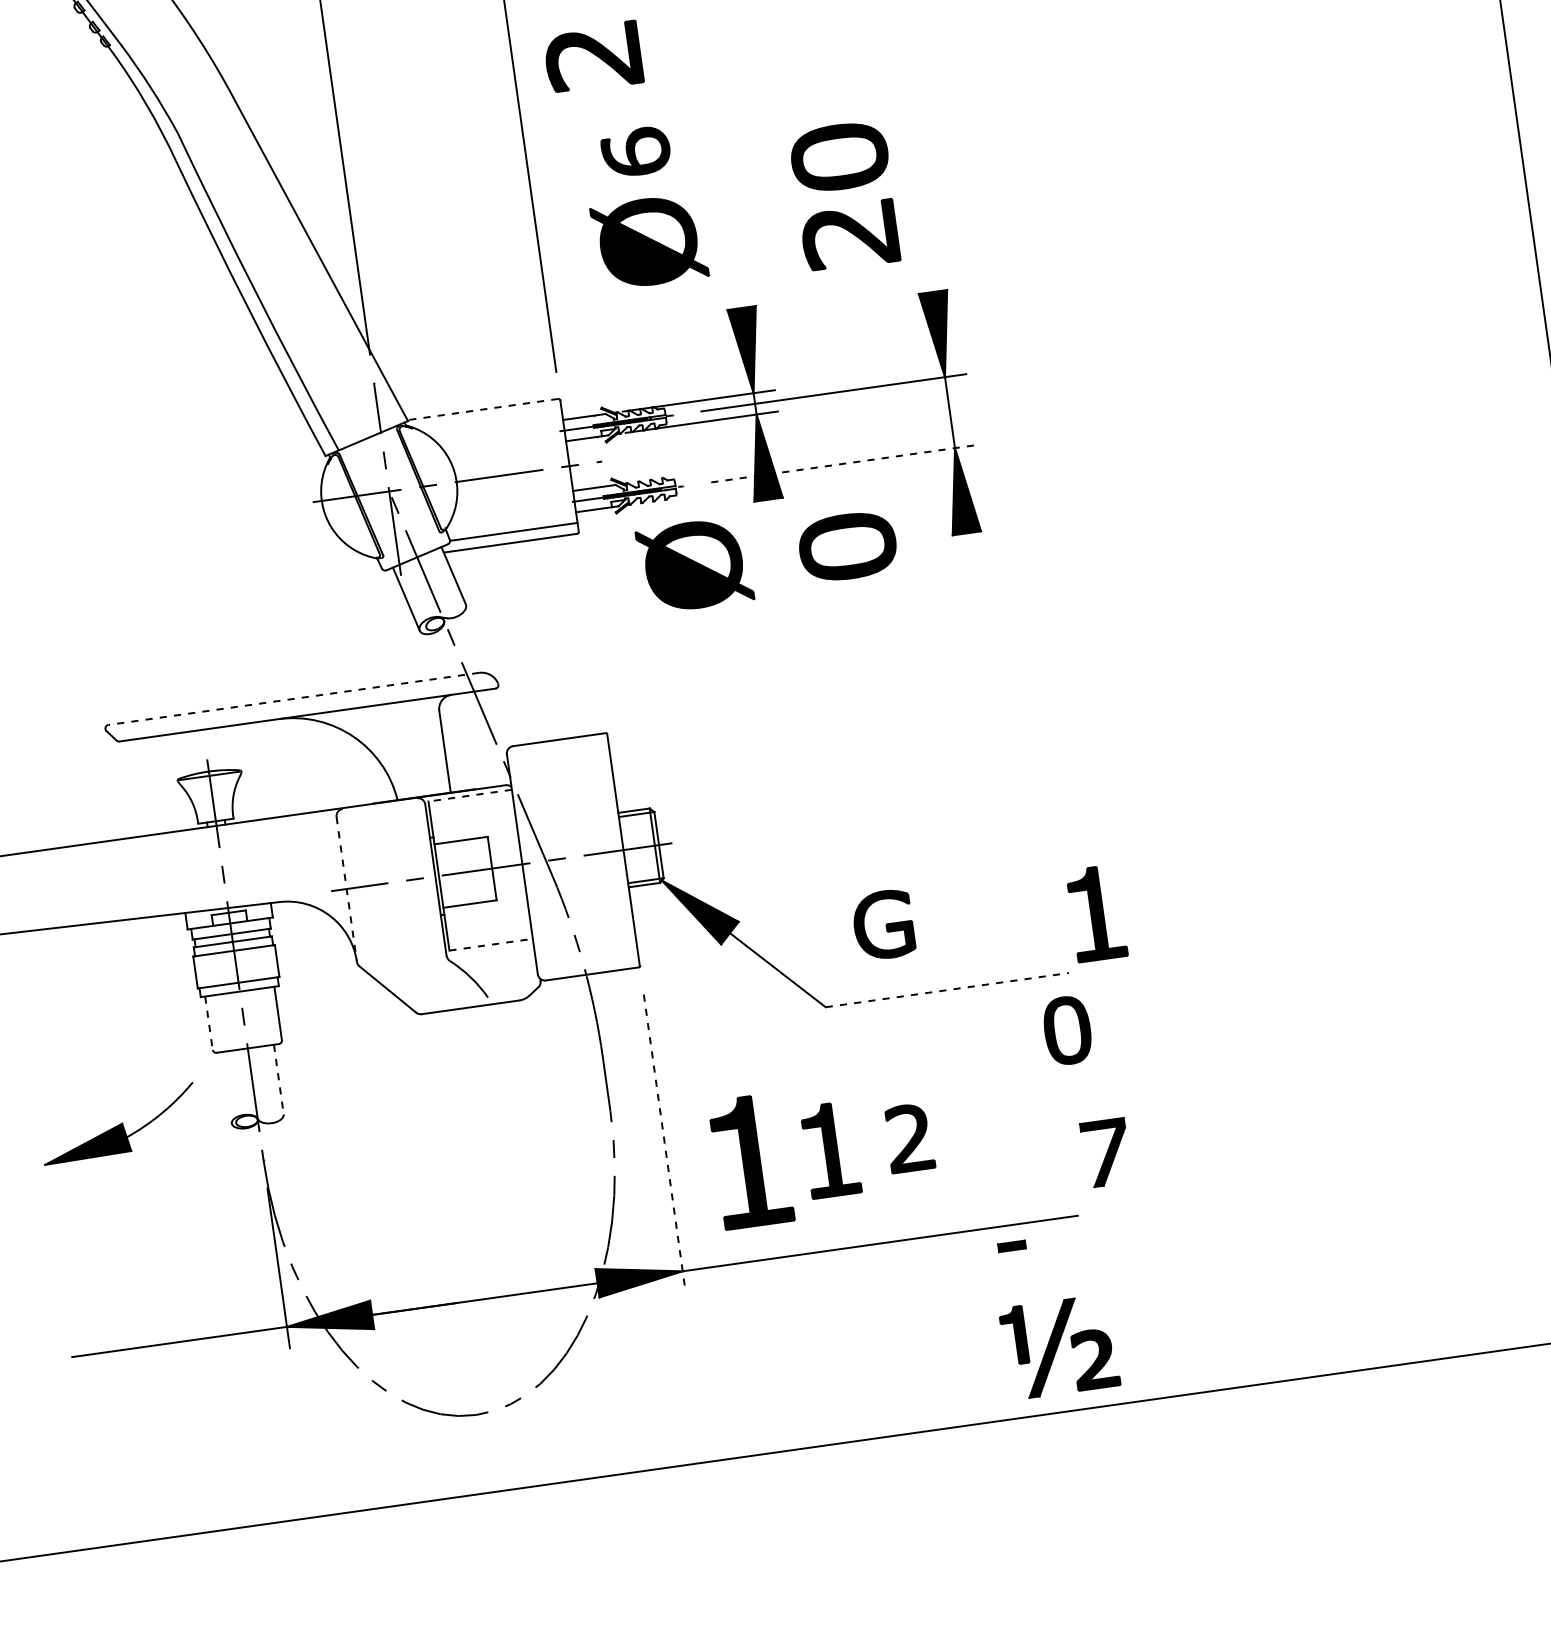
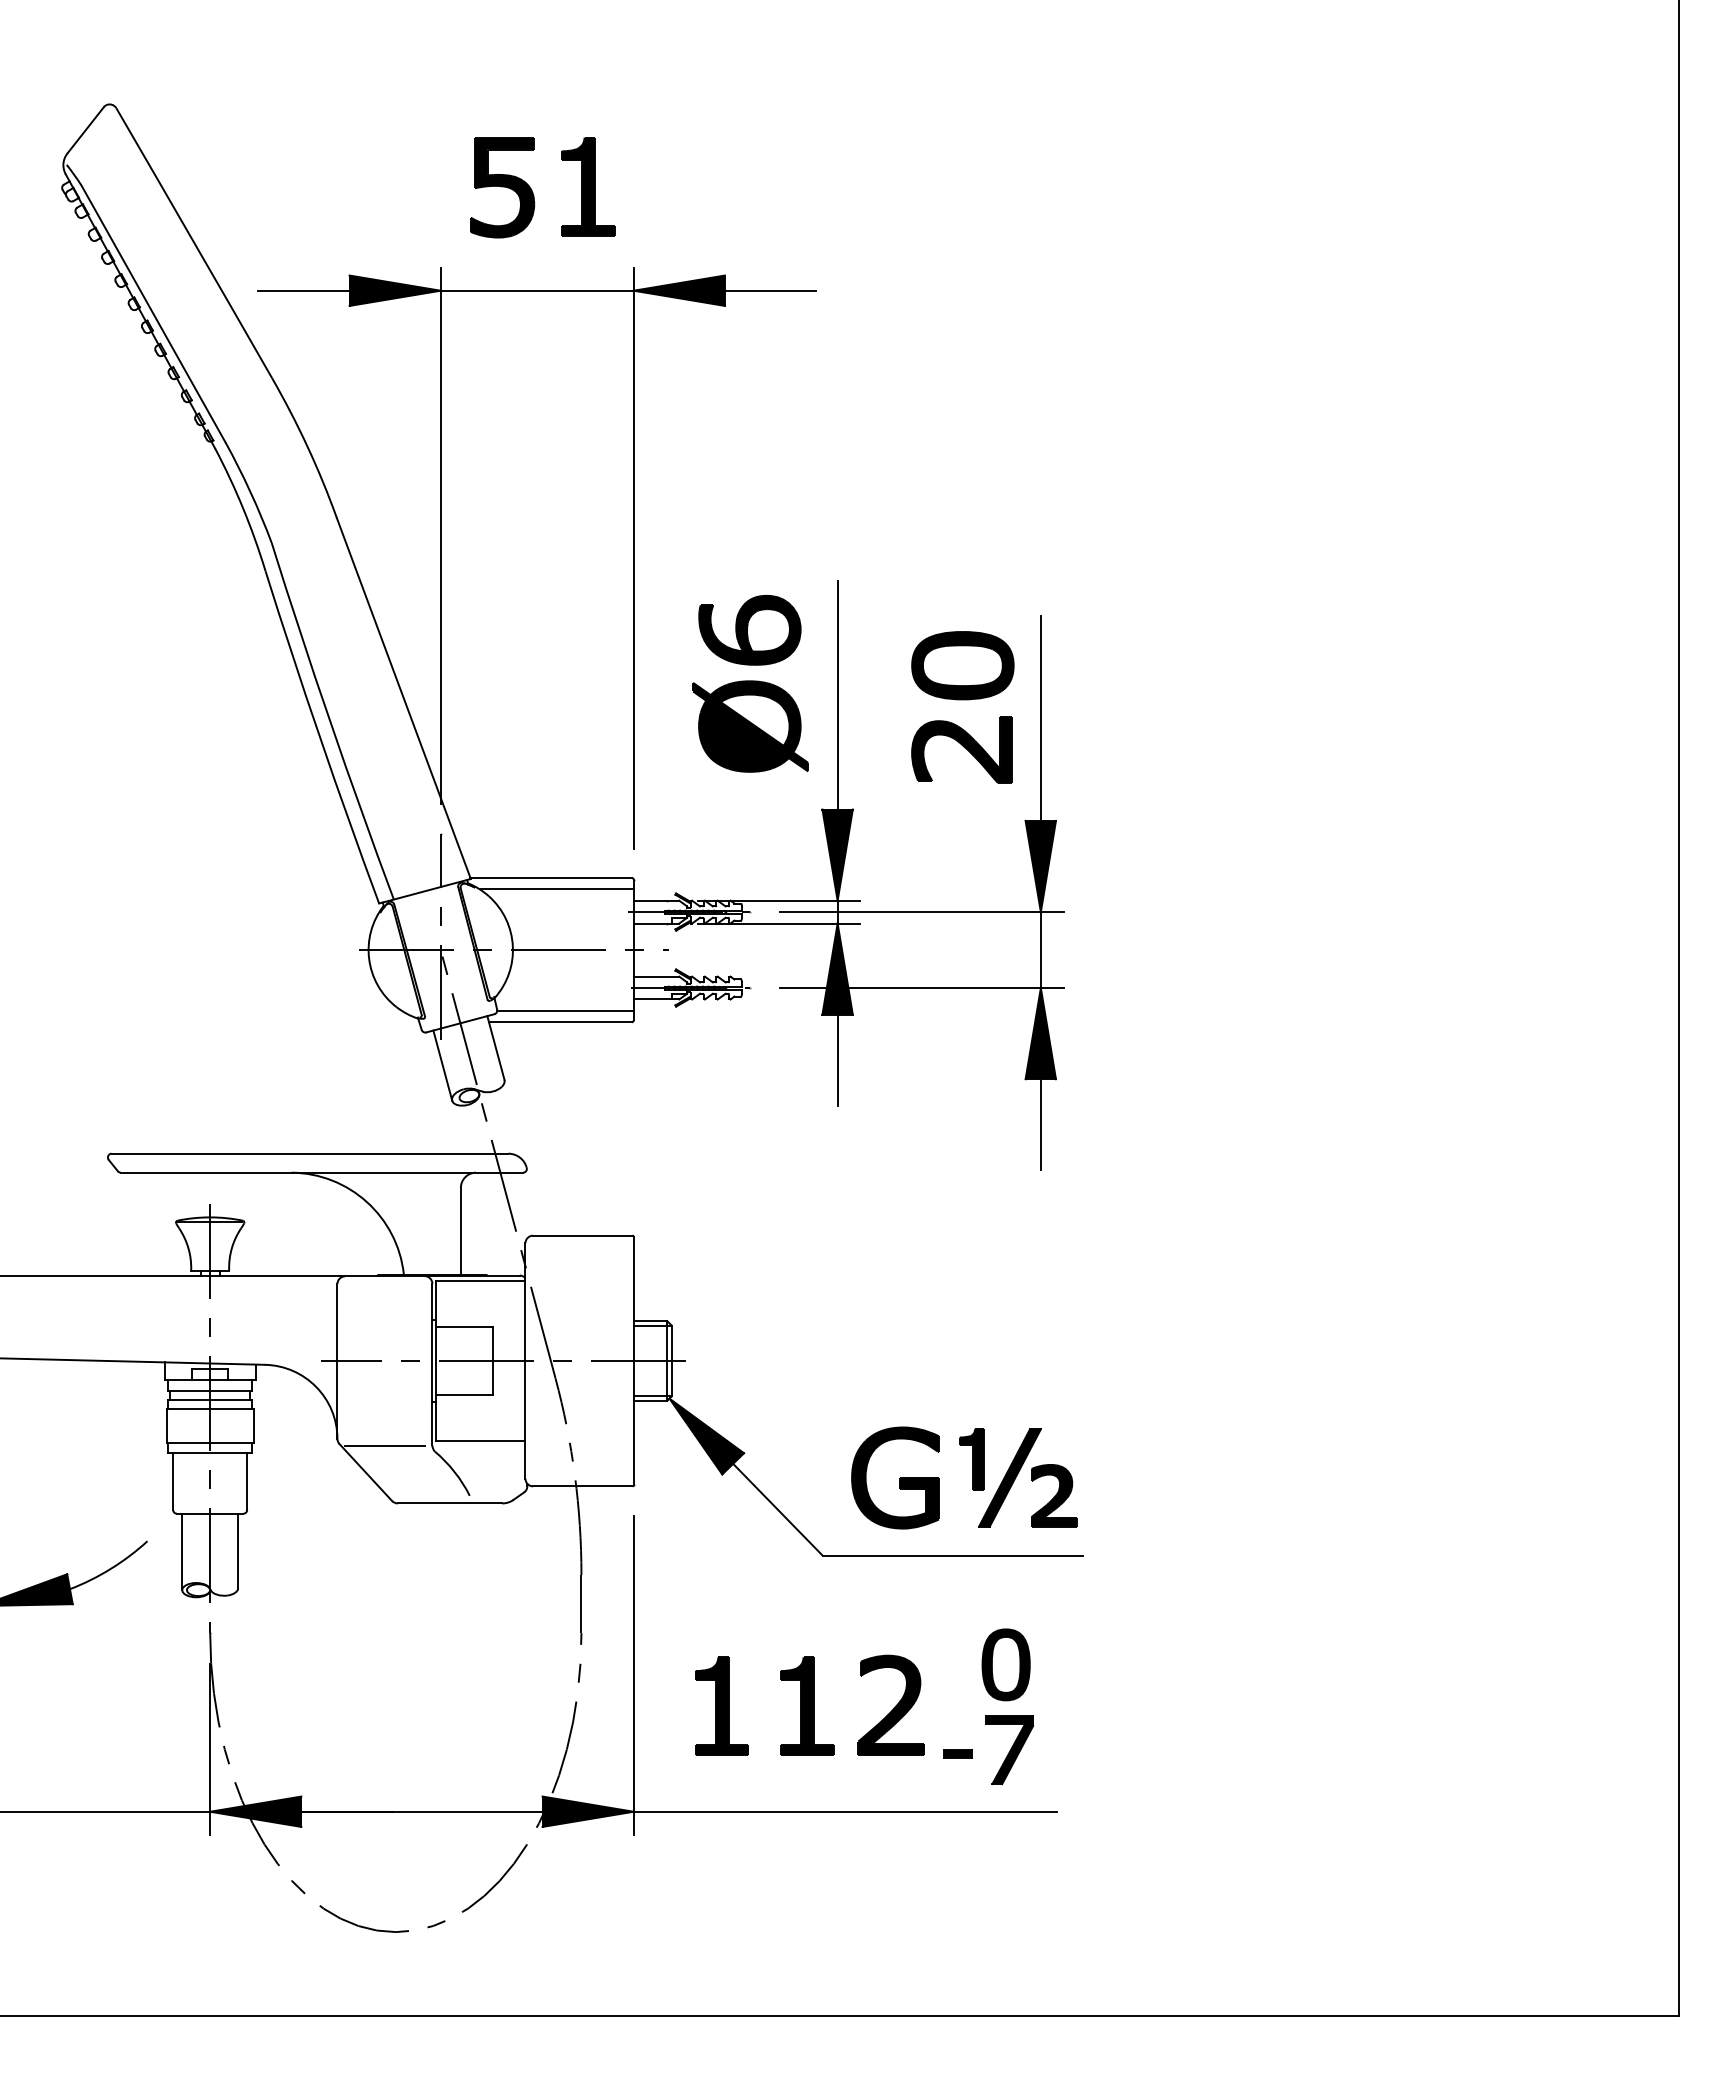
part: (592, 57) -> (718, 524), removed
part: (635, 152) -> (749, 630), size x1.43
line: (919, 196) -> (1040, 718), added
line: (726, 201) -> (837, 695), added
line: (483, 409) -> (551, 877), dashed -> solid
line: (489, 419) -> (556, 889), added
line: (843, 464) -> (921, 988), dashed -> solid
line: (774, 541) -> (837, 1059), added
part: (847, 546) -> (913, 1075), removed
part: (694, 565) -> (750, 1072), removed
line: (972, 575) -> (1040, 1124), added
line: (293, 698) -> (309, 1153), dashed -> solid
line: (469, 795) -> (480, 1281), dashed -> solid
line: (346, 889) -> (337, 1361), dashed -> solid
part: (1097, 912) -> (1121, 1496), removed
part: (883, 924) -> (895, 1477), size x1.43
line: (490, 944) -> (480, 1440), dashed -> solid
line: (401, 962) -> (384, 1446), added
line: (947, 989) -> (953, 1555), dashed -> solid
line: (209, 1023) -> (173, 1481), dashed -> solid
part: (1066, 1030) -> (1005, 1664), moved
line: (279, 1080) -> (238, 1551), dashed -> solid
line: (226, 1087) -> (182, 1551), added
part: (908, 1137) -> (890, 1704), size x1.43
line: (664, 1144) -> (633, 1675), dashed -> solid
part: (1106, 1153) -> (1009, 1750), moved
part: (750, 1160) -> (721, 1705), size x0.71
part: (1011, 1245) -> (957, 1753), moved
part: (1059, 1346) -> (1018, 1477), moved

